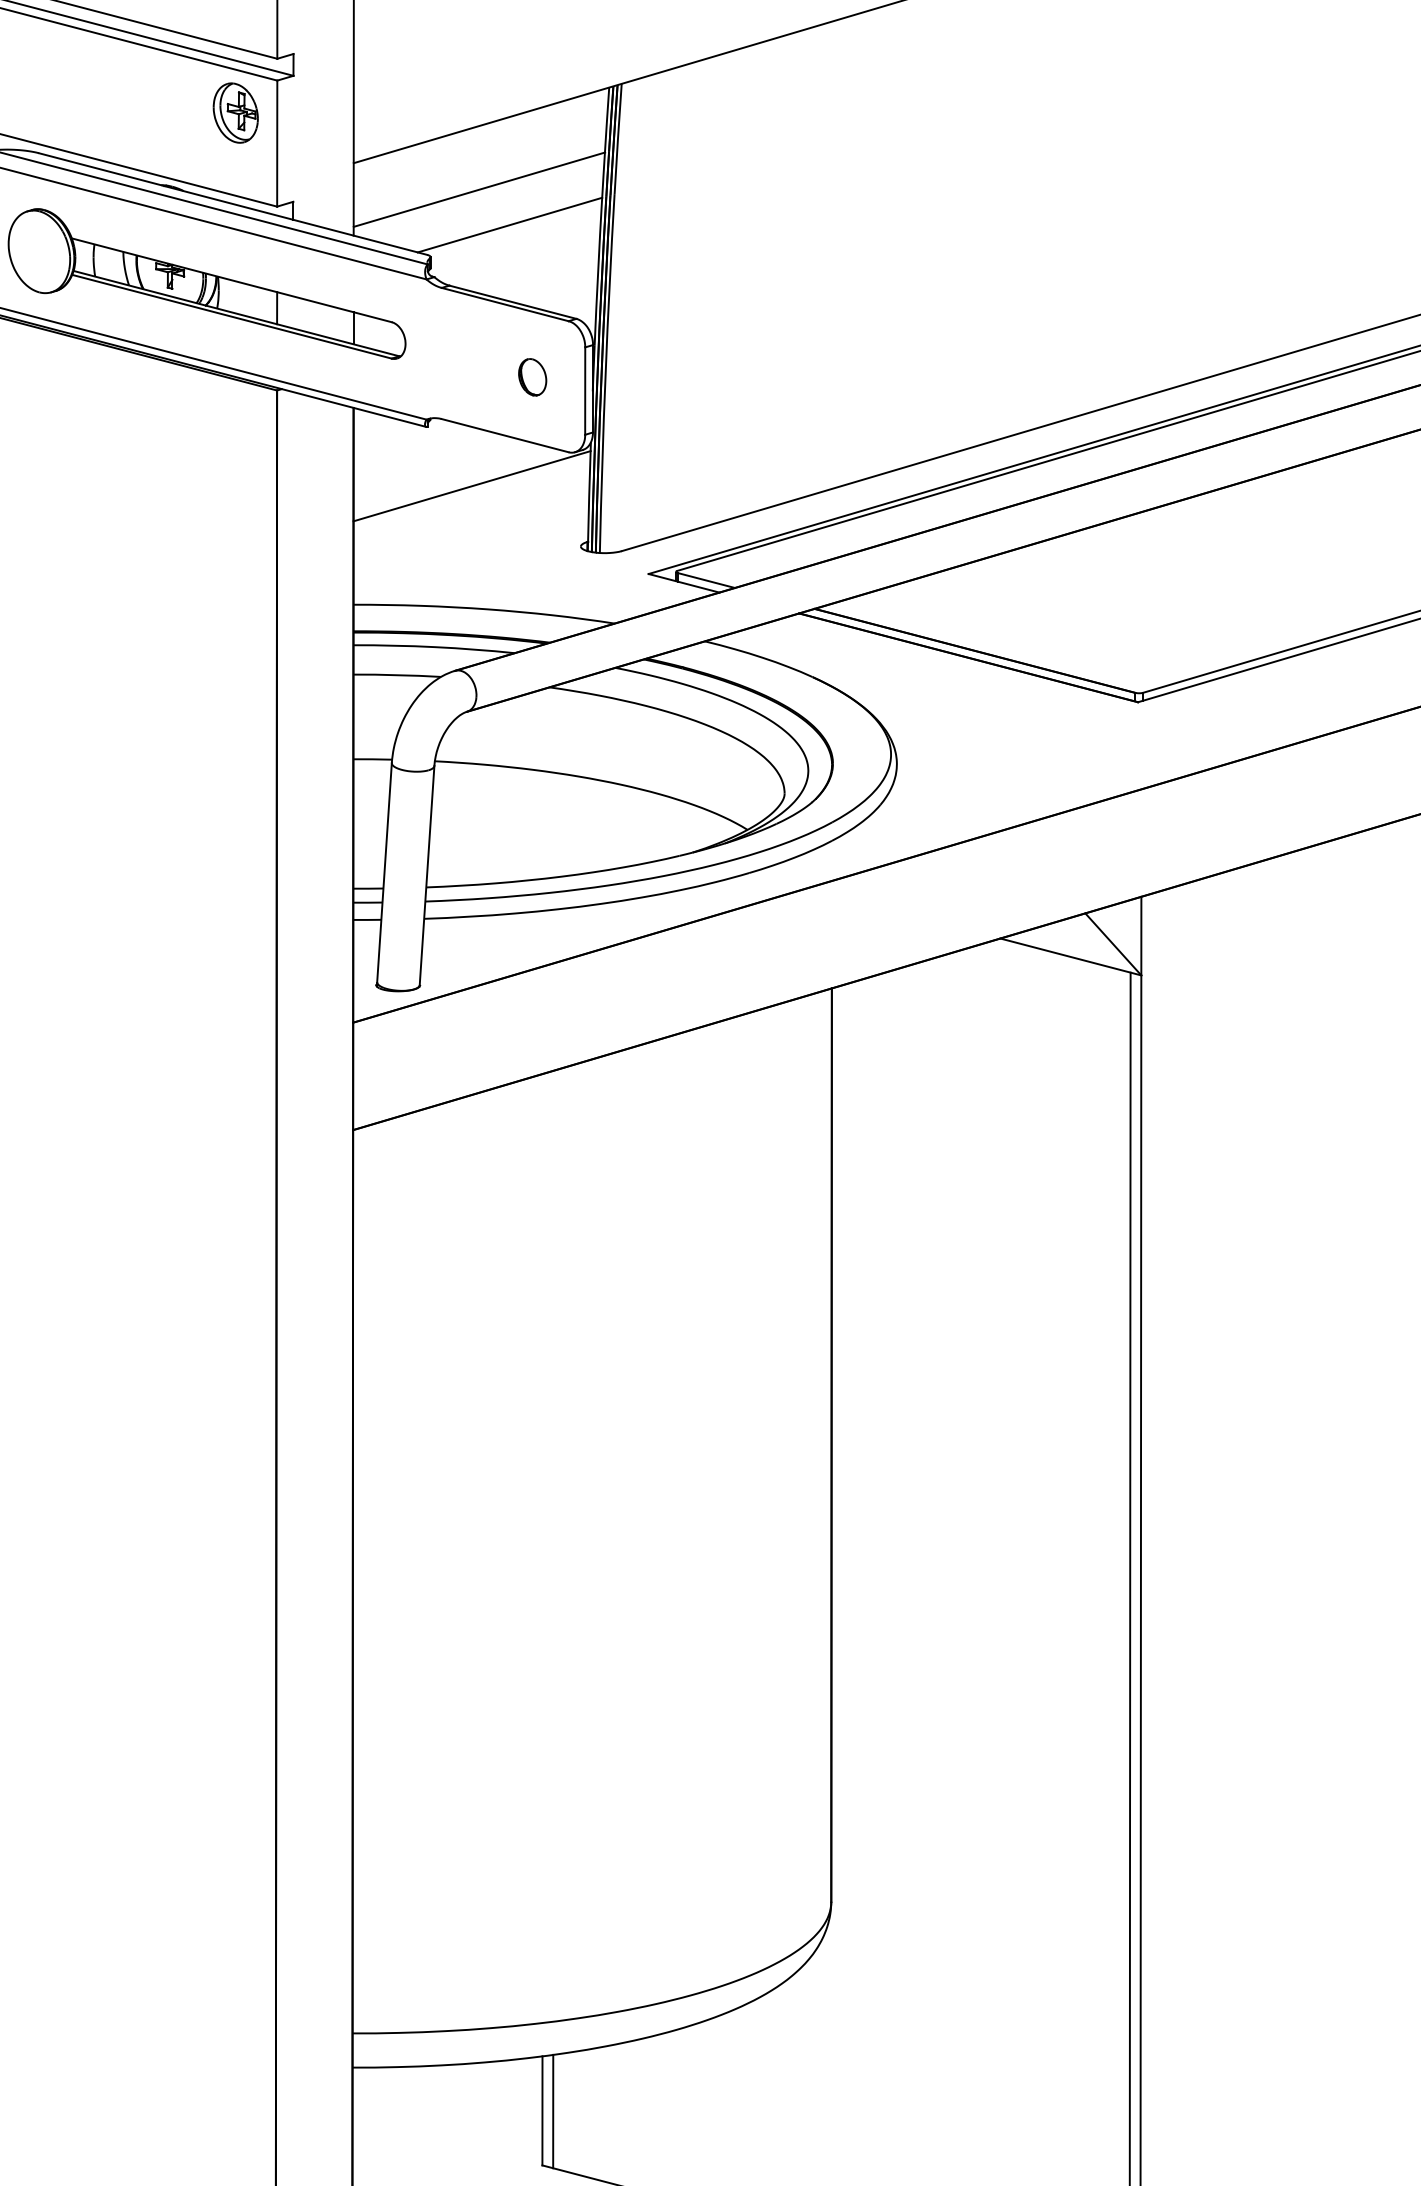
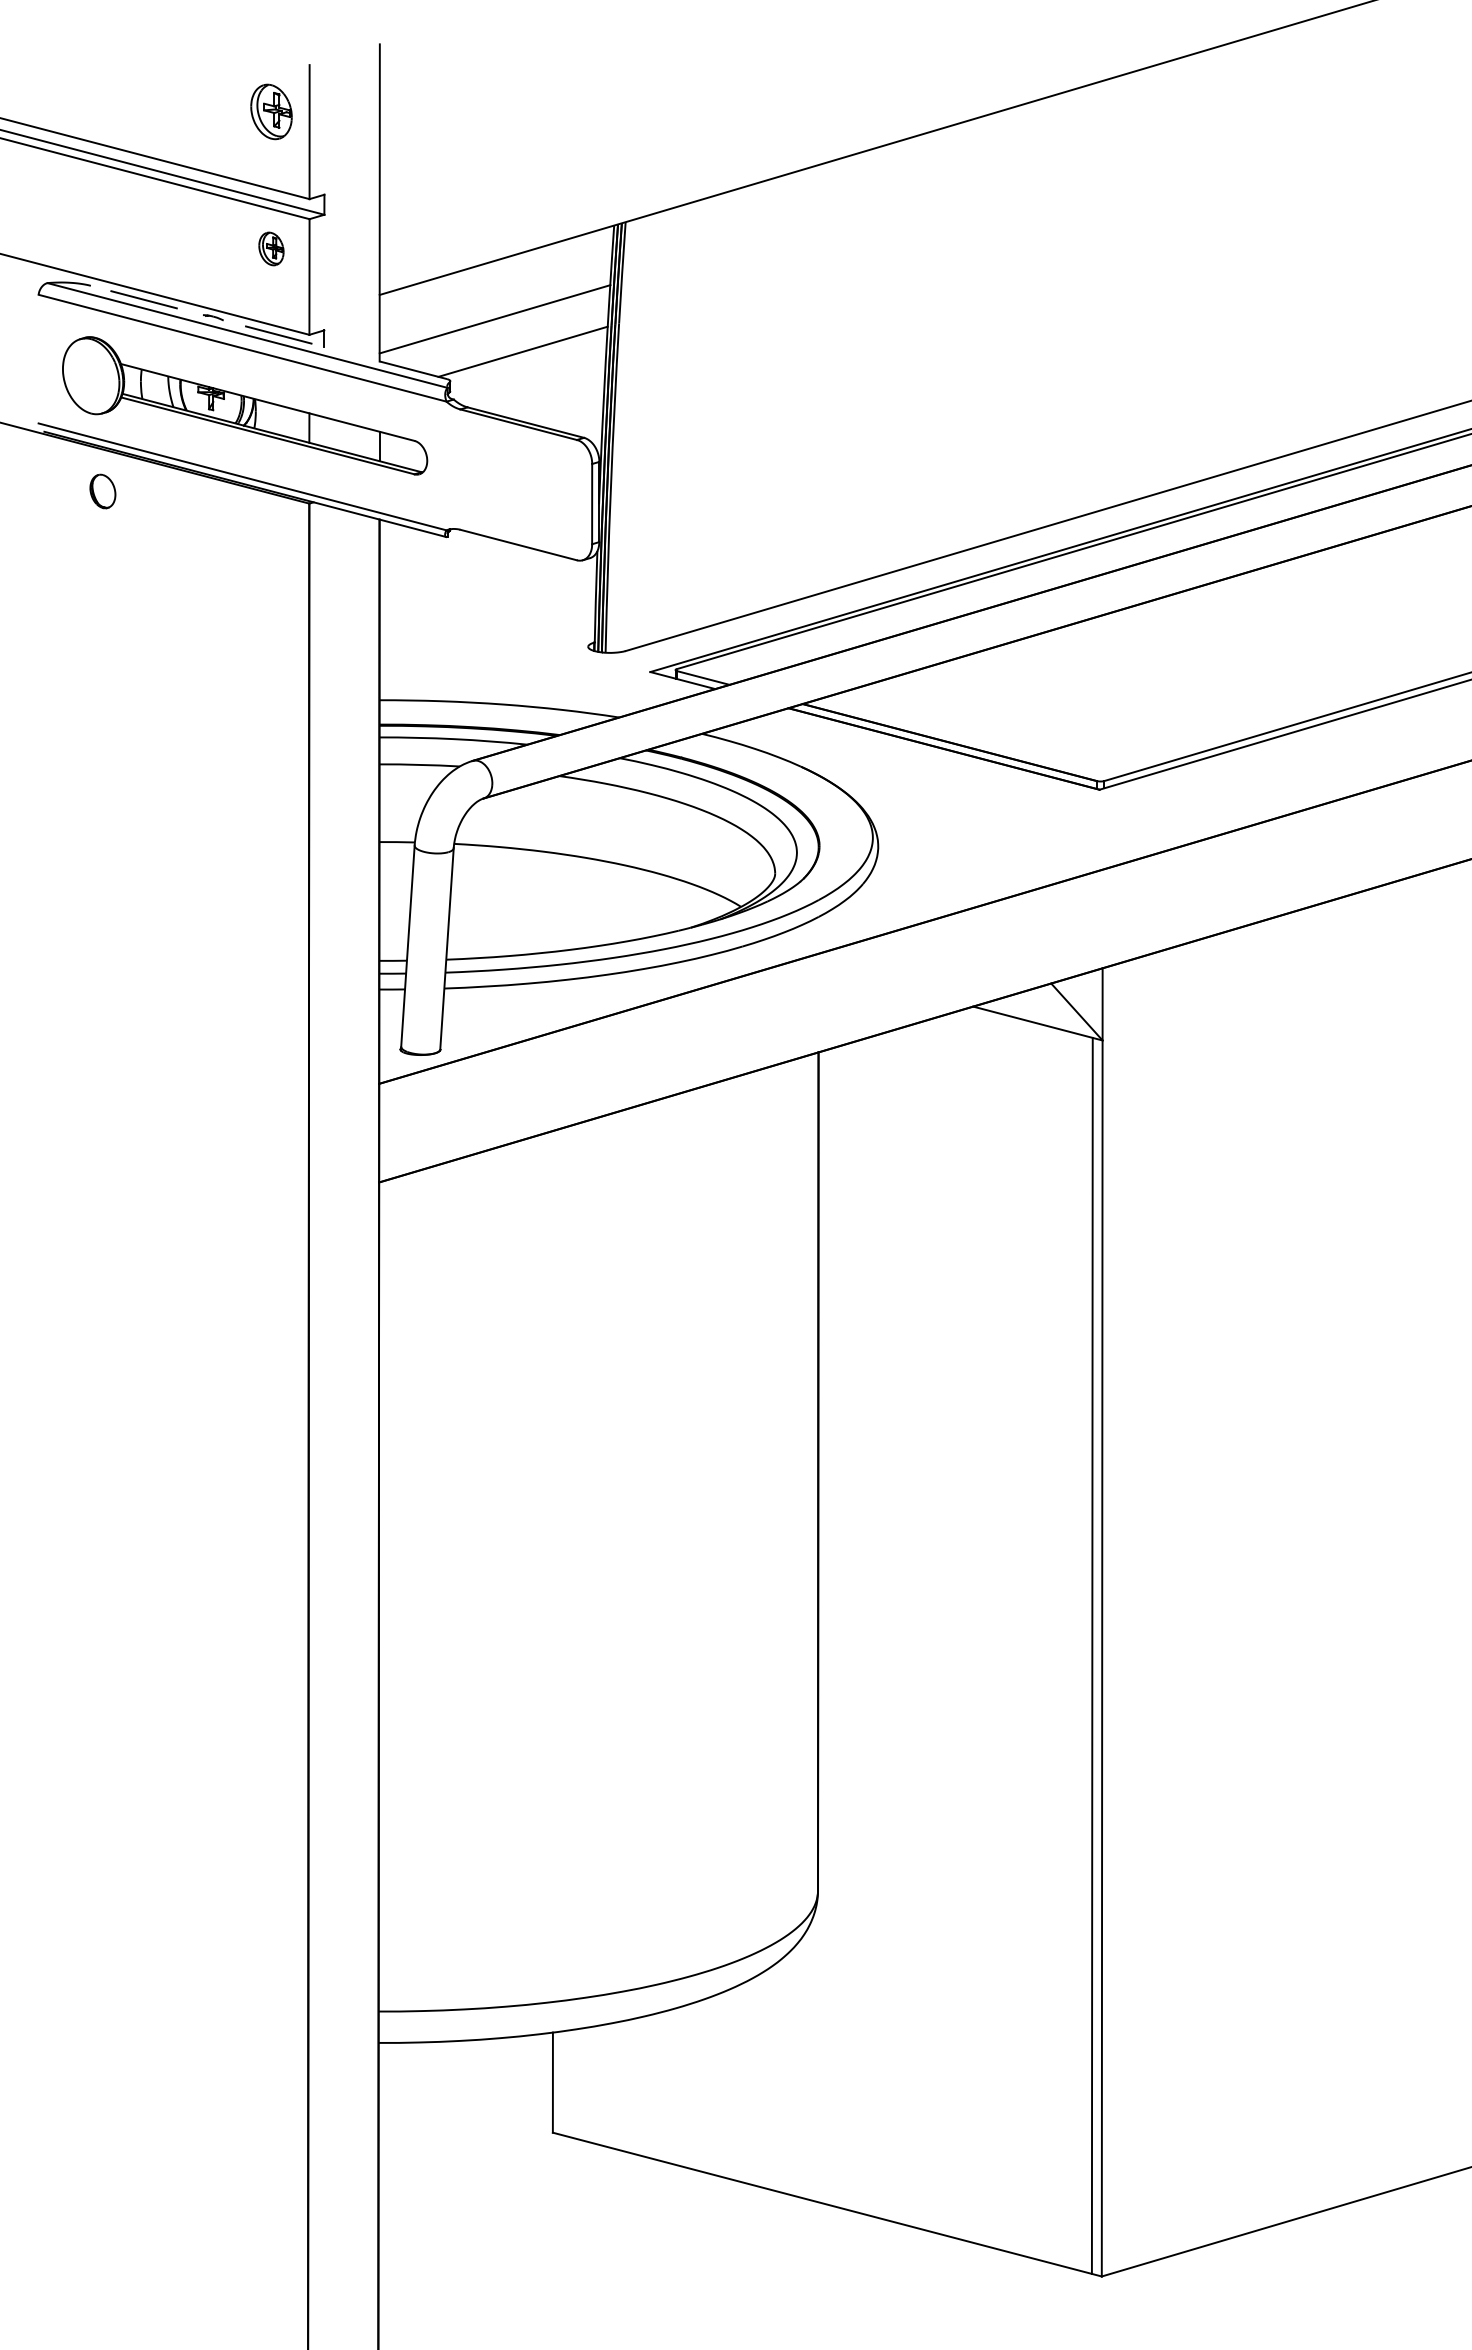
part: (235, 112) -> (271, 248), size x0.6
line: (232, 204) -> (268, 332), solid -> dashed
part: (532, 377) -> (102, 491), moved
line: (472, 486) -> (488, 591), removed
line: (552, 2111) -> (562, 2083), removed

